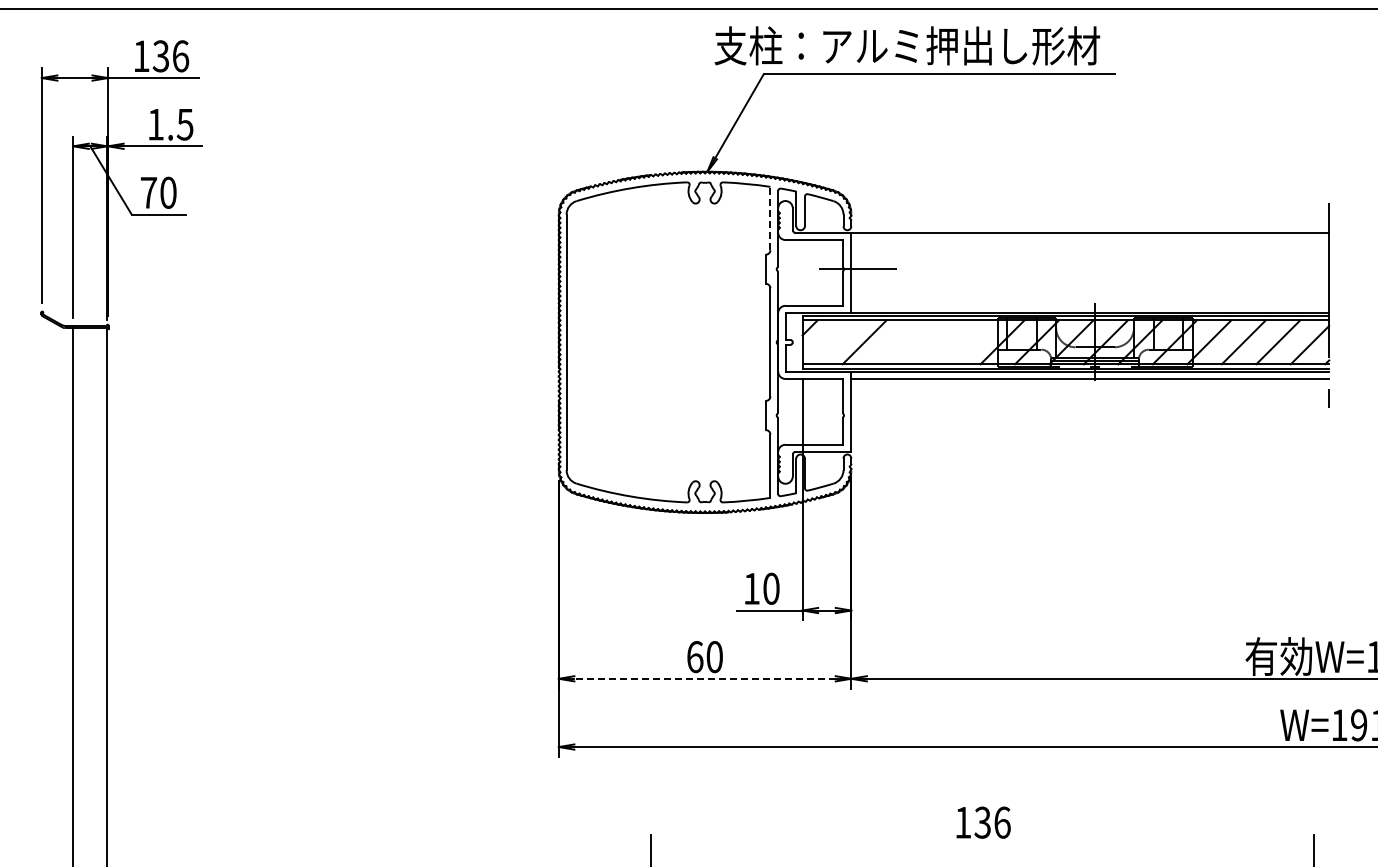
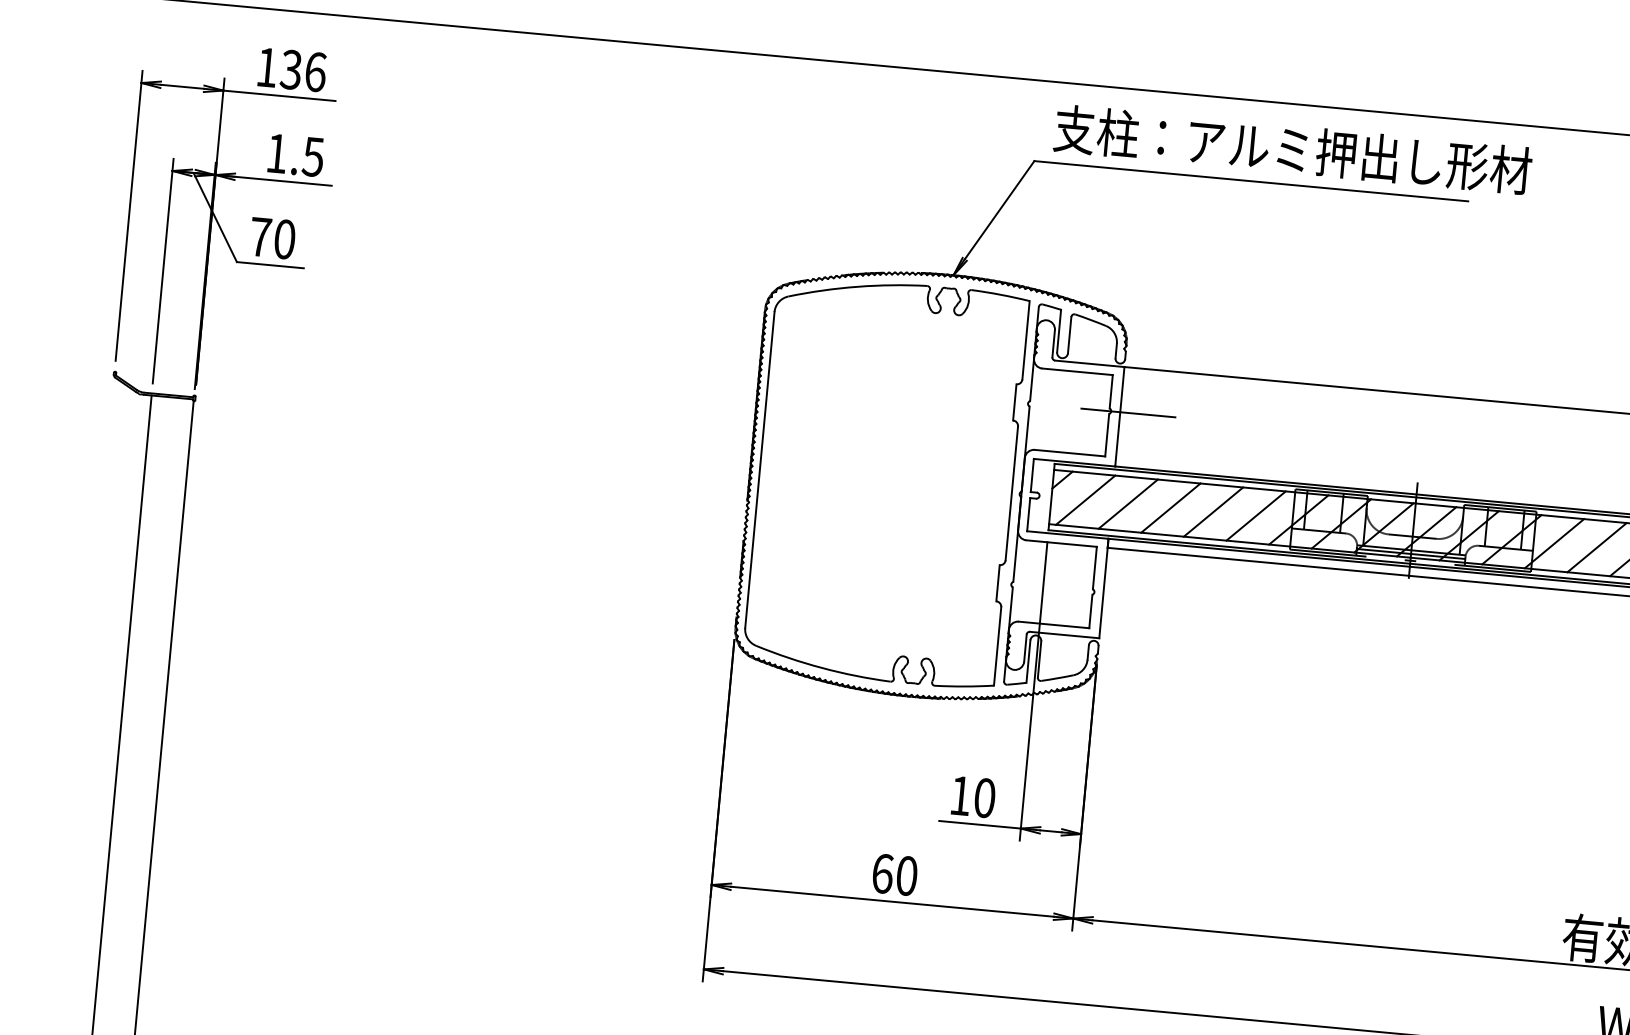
text: (907, 45) -> (1293, 149), moved
line: (770, 218) -> (1026, 340), dashed -> solid
line: (830, 342) -> (1086, 500), added
line: (898, 342) -> (1170, 508), added
line: (933, 342) -> (1213, 512), added
line: (967, 342) -> (1255, 516), added
line: (705, 678) -> (893, 901), dashed -> solid

